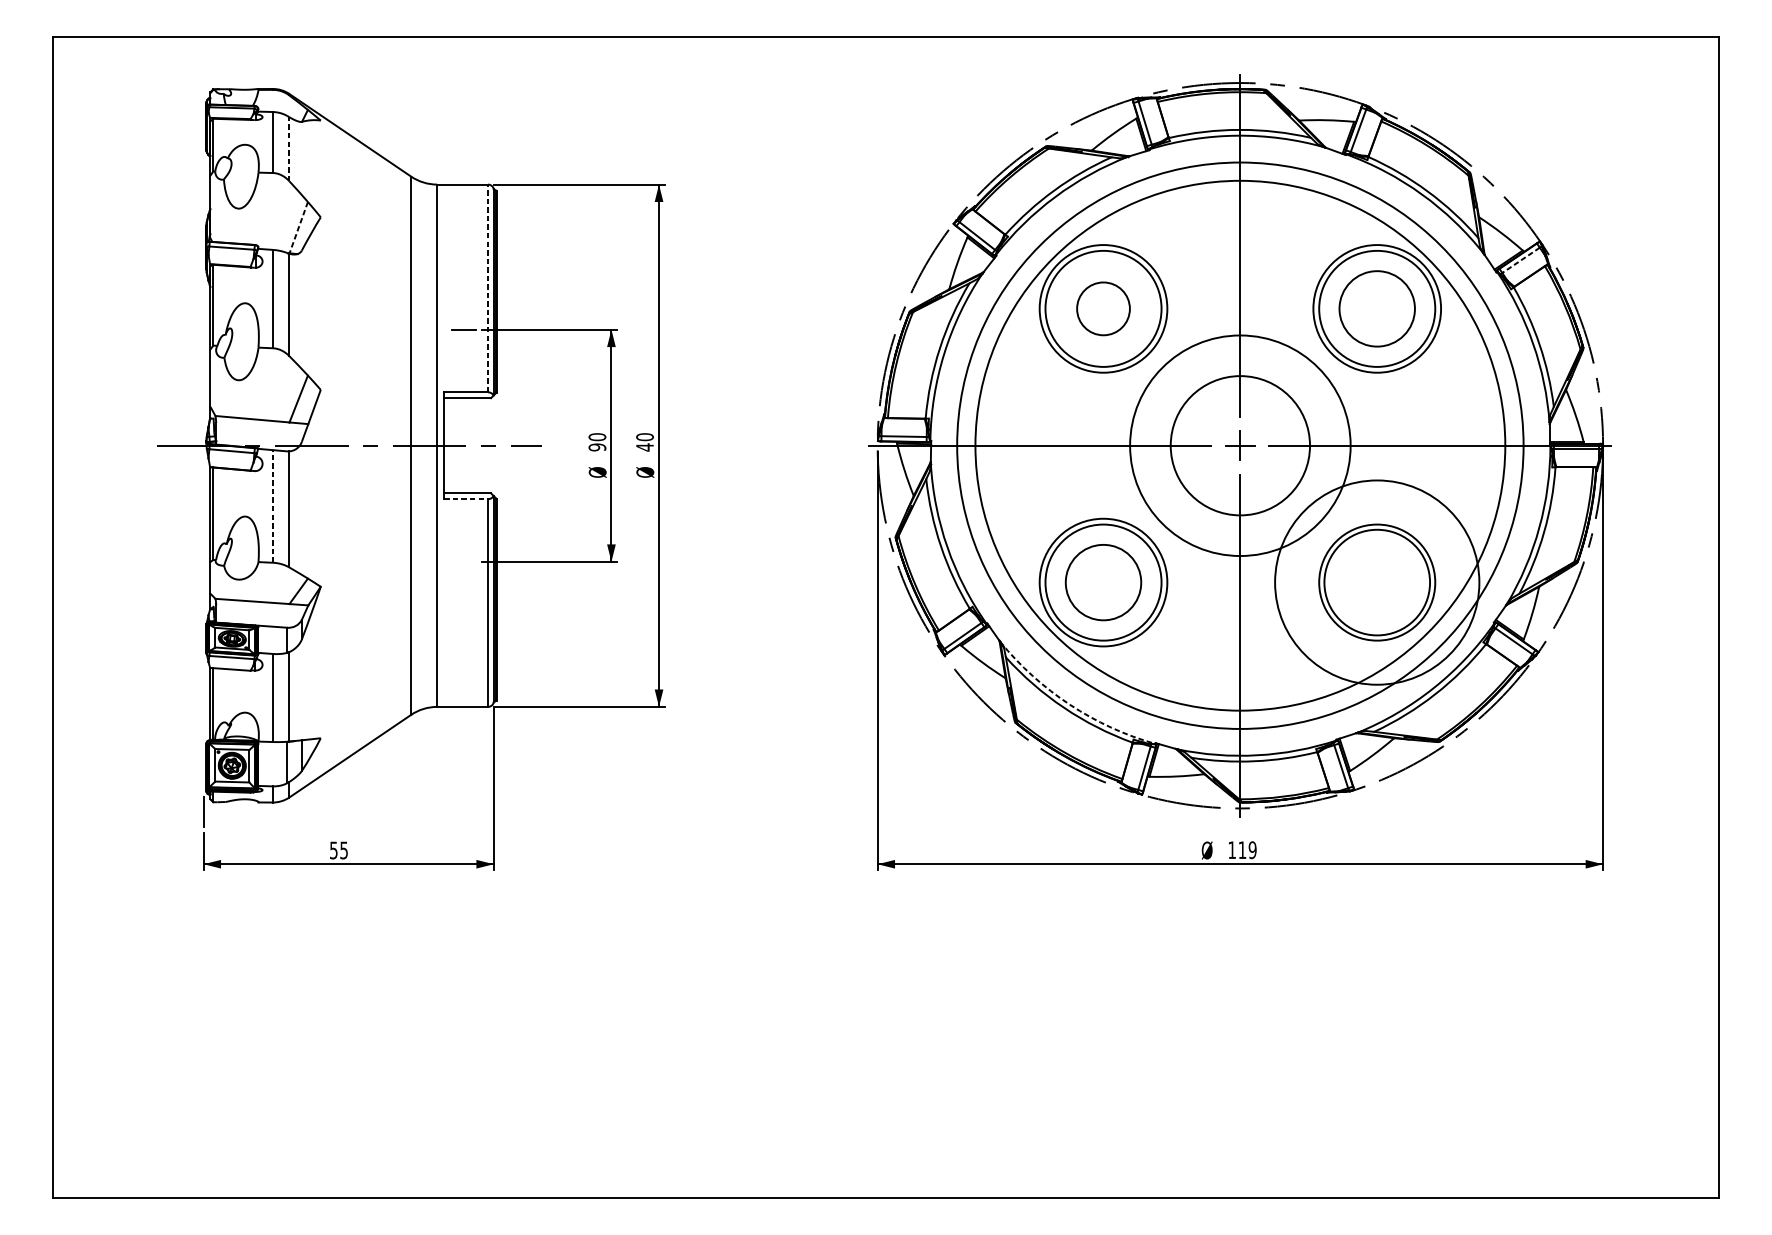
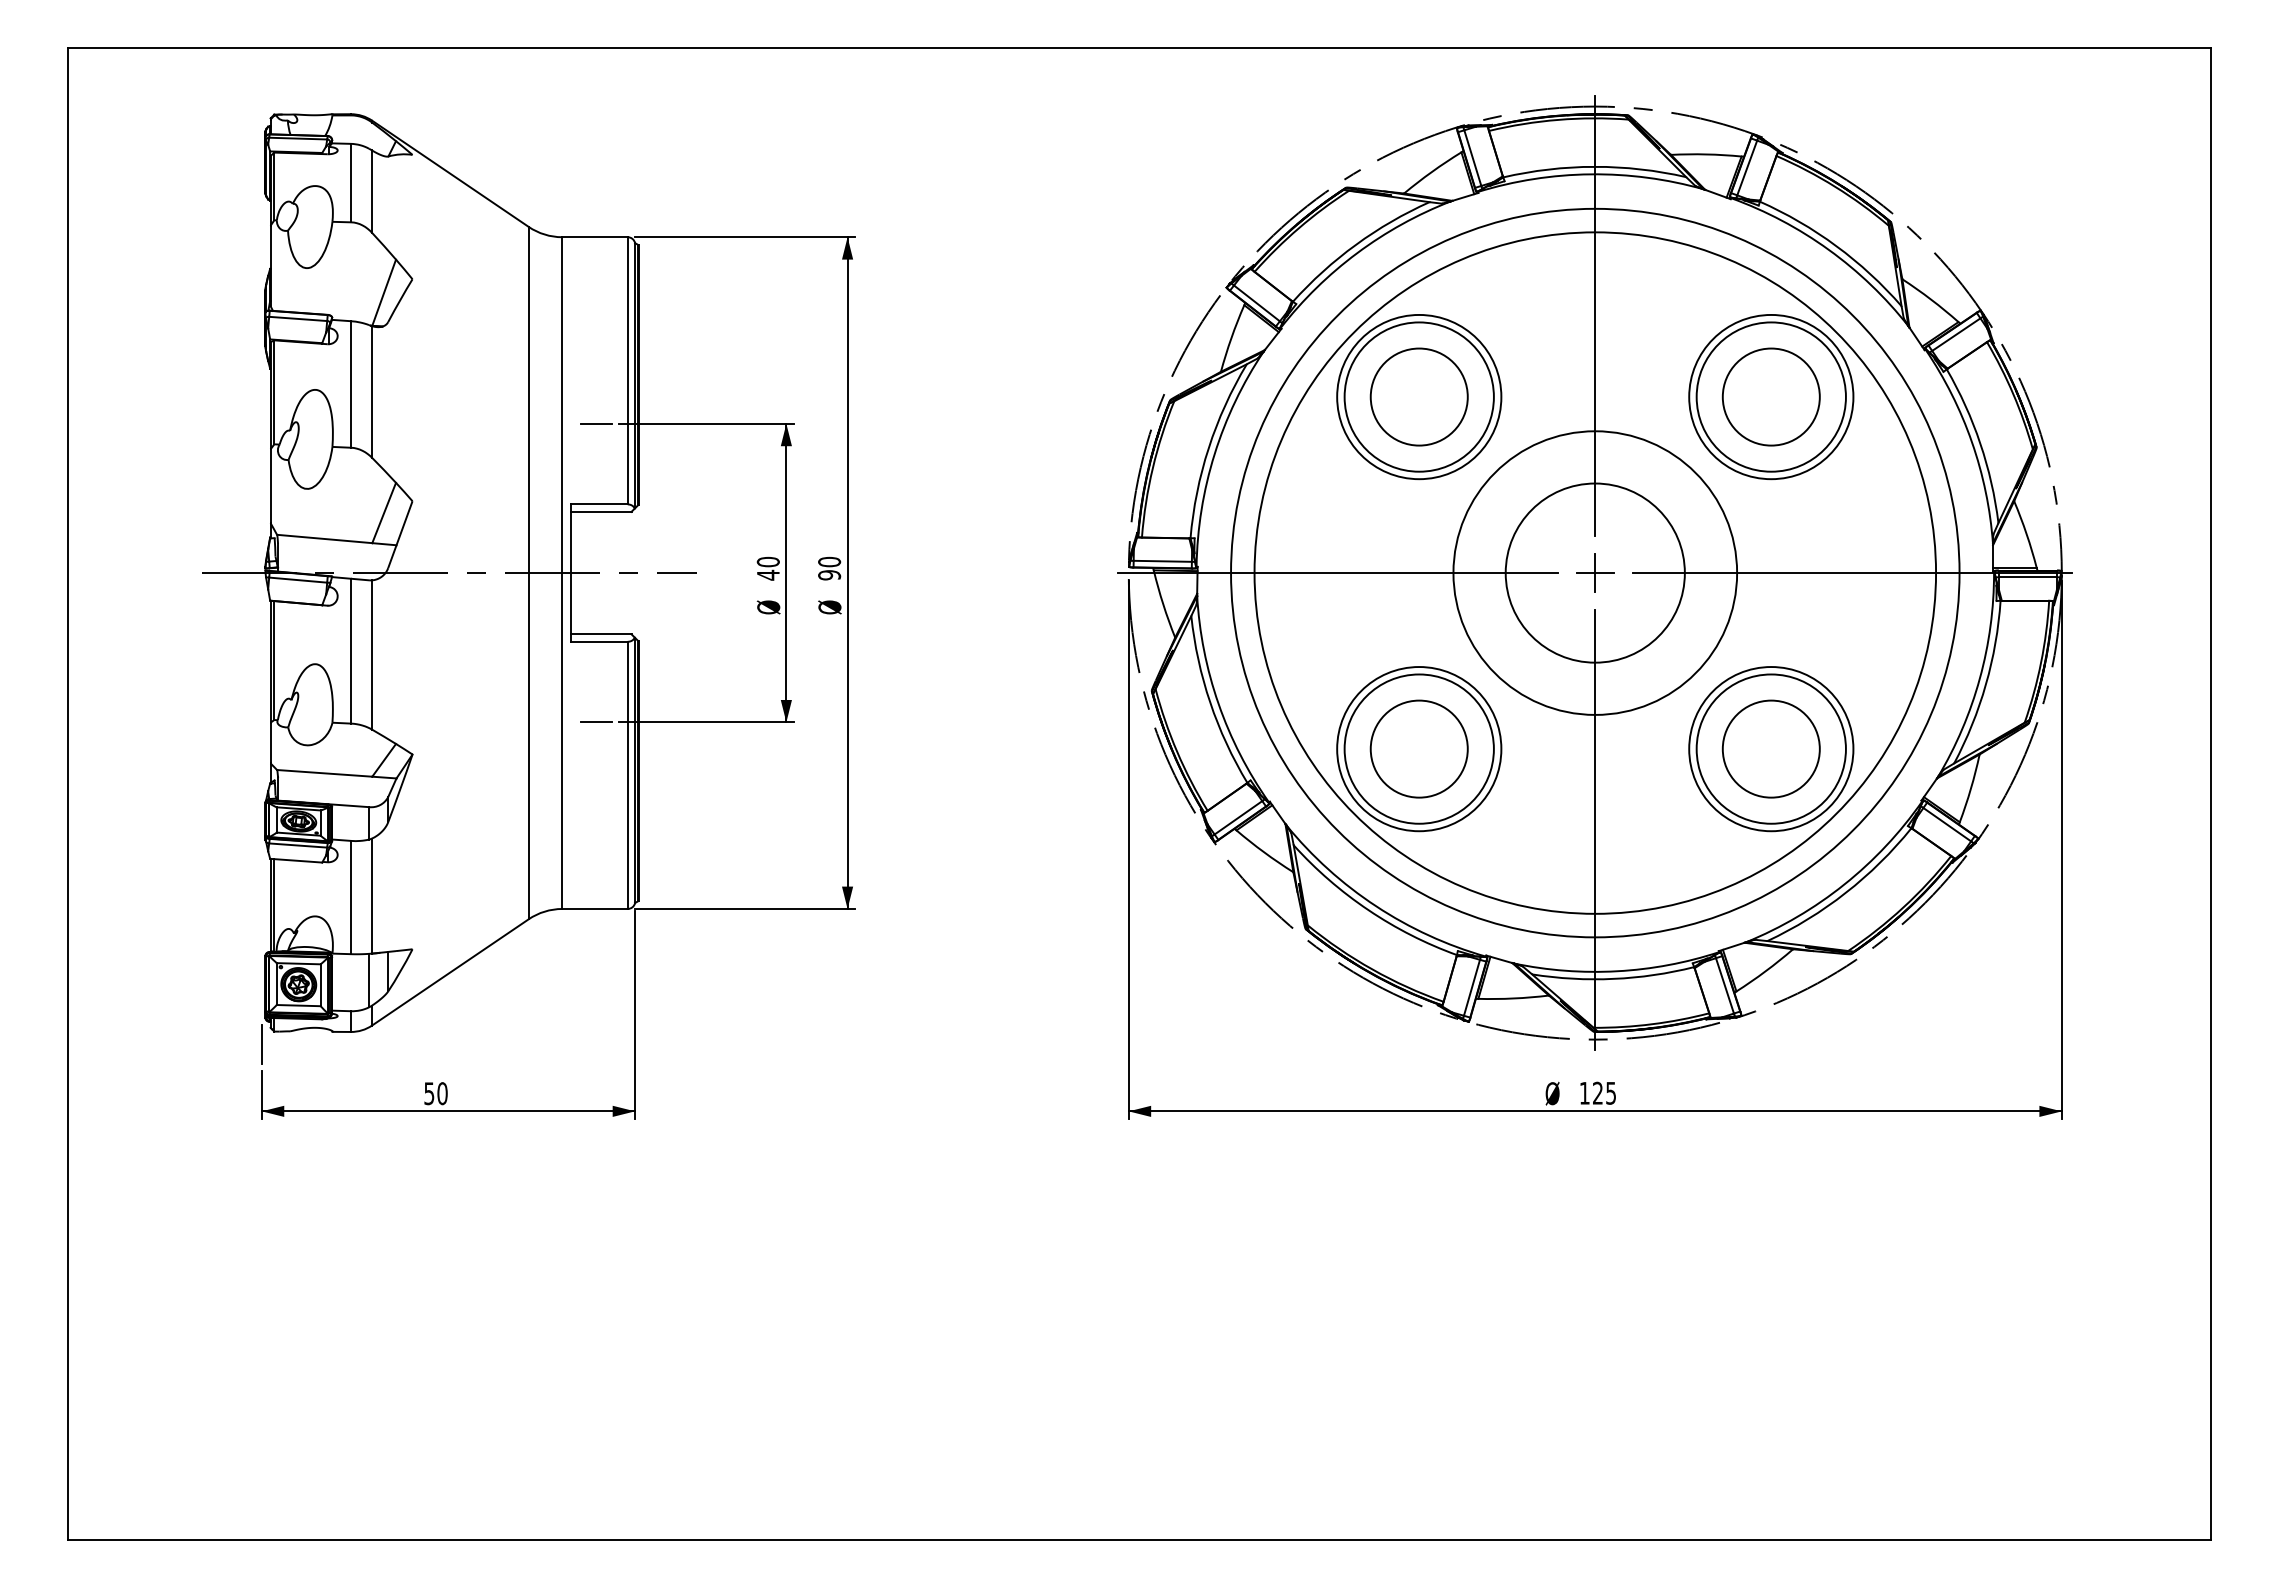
line: (289, 149) -> (372, 191), dashed -> solid
line: (298, 228) -> (384, 293), dashed -> solid
line: (1520, 260) -> (1955, 334), dashed -> solid
line: (487, 288) -> (627, 370), dashed -> solid
circle: (1102, 308) -> (1418, 396), size x1.43
text: (596, 446) -> (767, 574), 90 -> 40
text: (644, 446) -> (829, 574), 40 -> 90
line: (466, 498) -> (600, 641), dashed -> solid
line: (272, 505) -> (350, 650), dashed -> solid
line: (463, 561) -> (596, 722), added
circle: (1376, 582) -> (1770, 748), size x0.71
circle: (1377, 582) -> (1771, 749), size x0.62
arc: (1070, 704) -> (1376, 906), dashed -> solid
text: (1247, 849) -> (1604, 1092), 119 -> 125
text: (344, 850) -> (442, 1093), 55 -> 50

